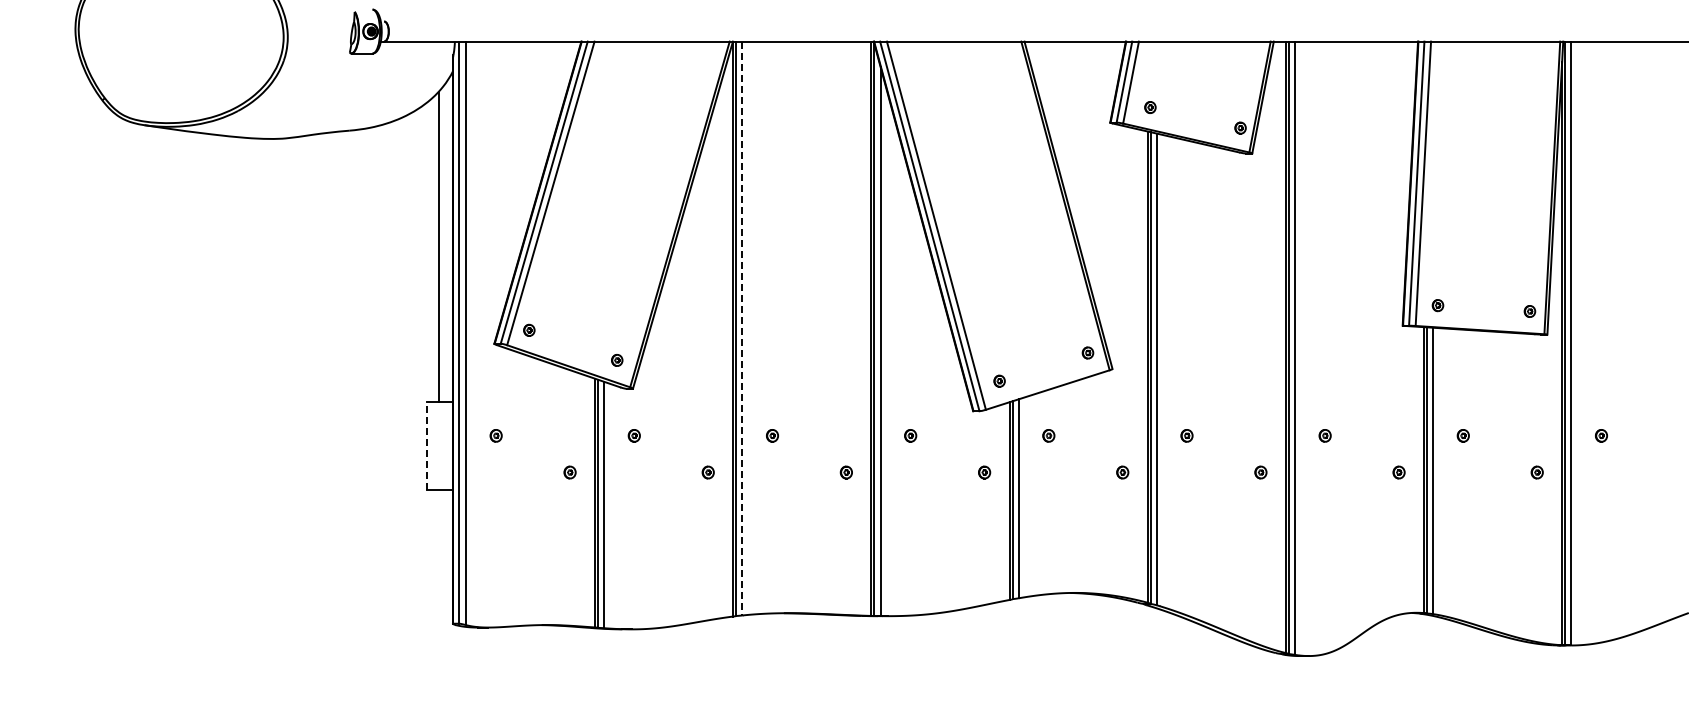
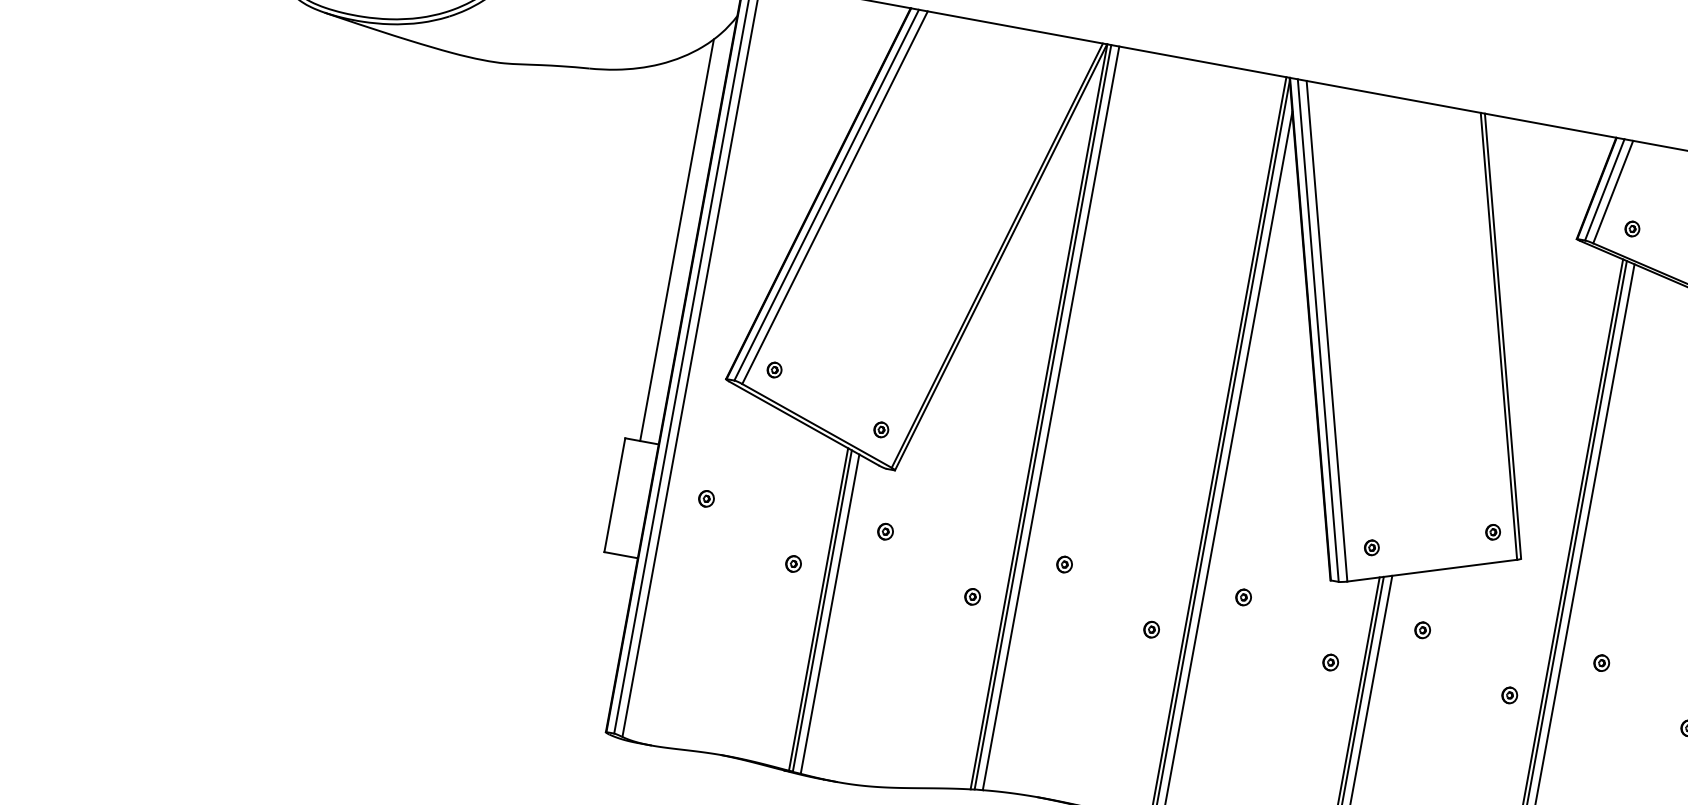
line: (742, 328) -> (1051, 418), dashed -> solid
line: (427, 445) -> (615, 495), dashed -> solid

